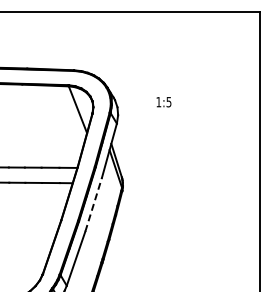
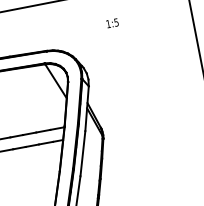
text: (163, 102) -> (112, 23), moved
line: (93, 204) -> (82, 153), dashed -> solid

